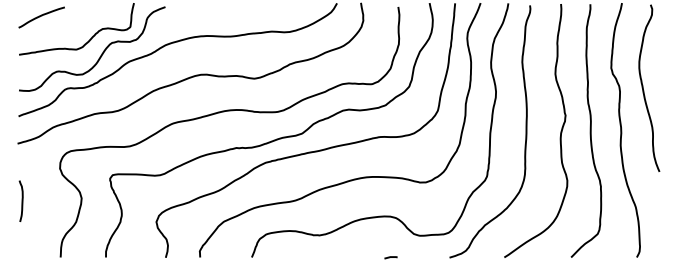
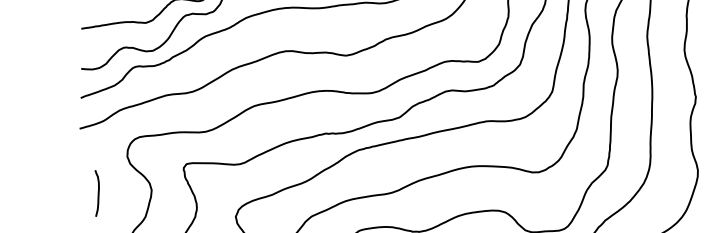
curve: (21, 200) -> (97, 192), moved

